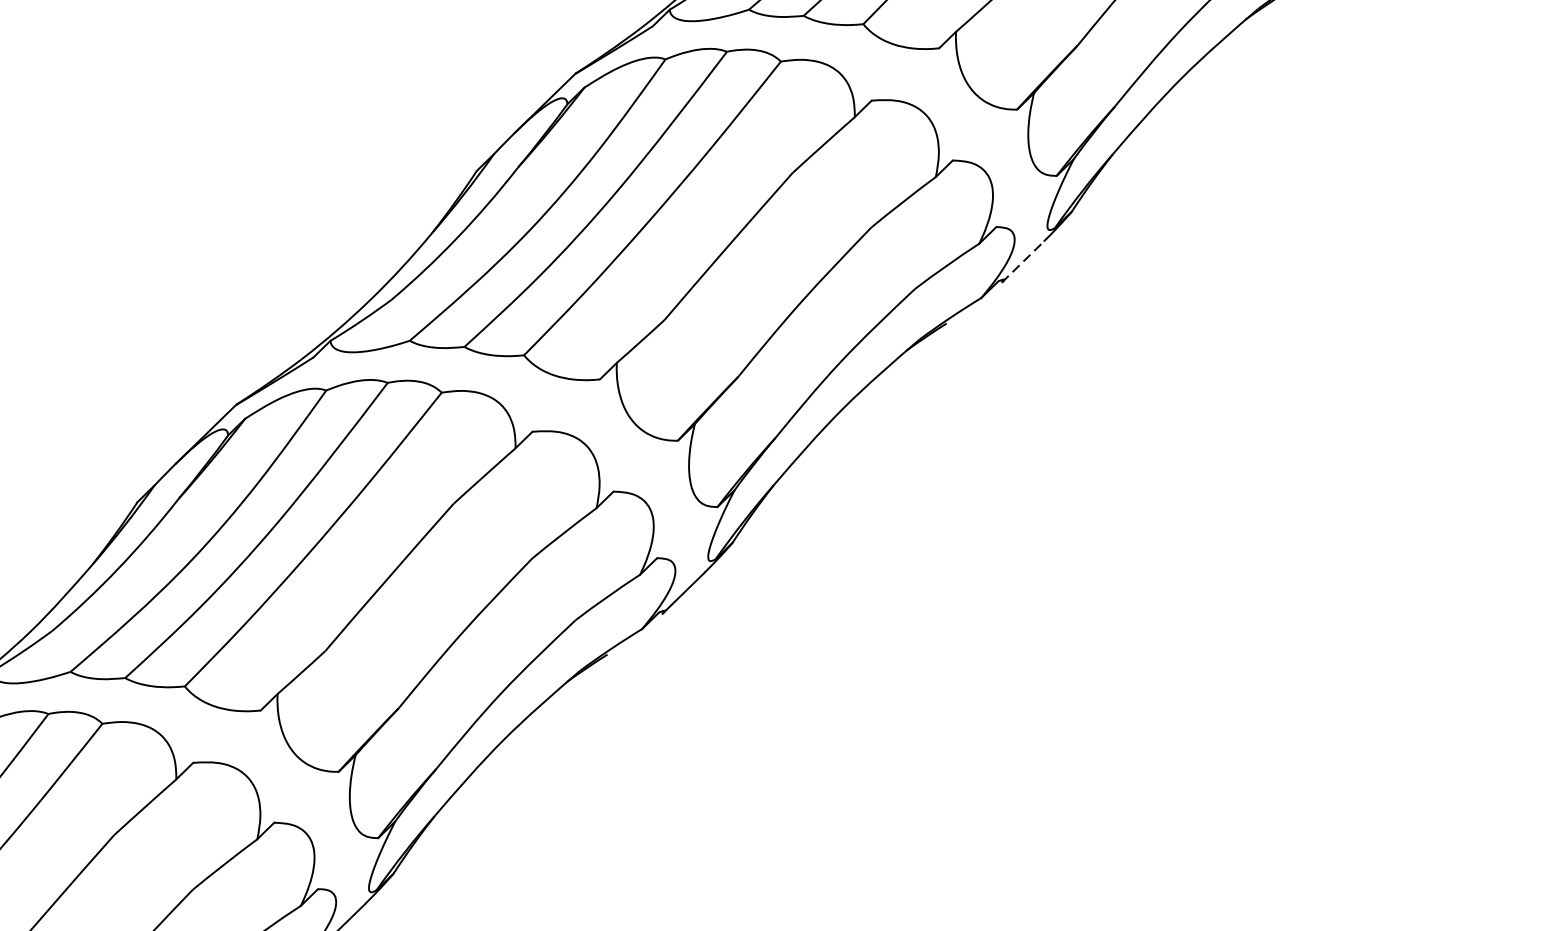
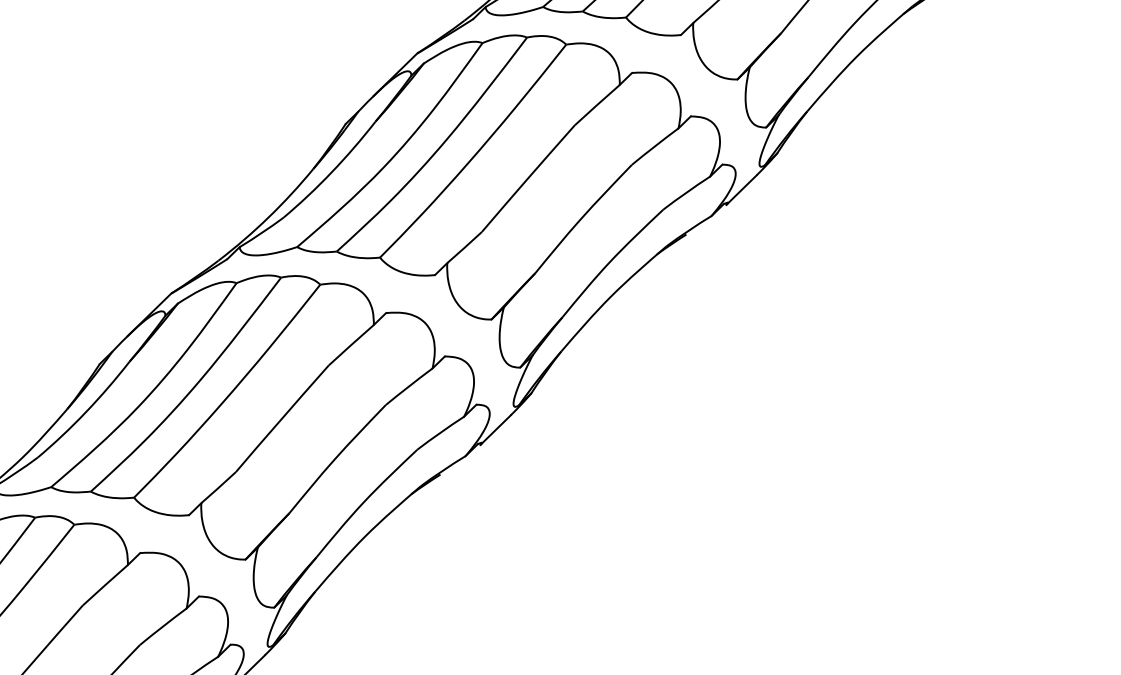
line: (1022, 261) -> (741, 189), dashed -> solid

